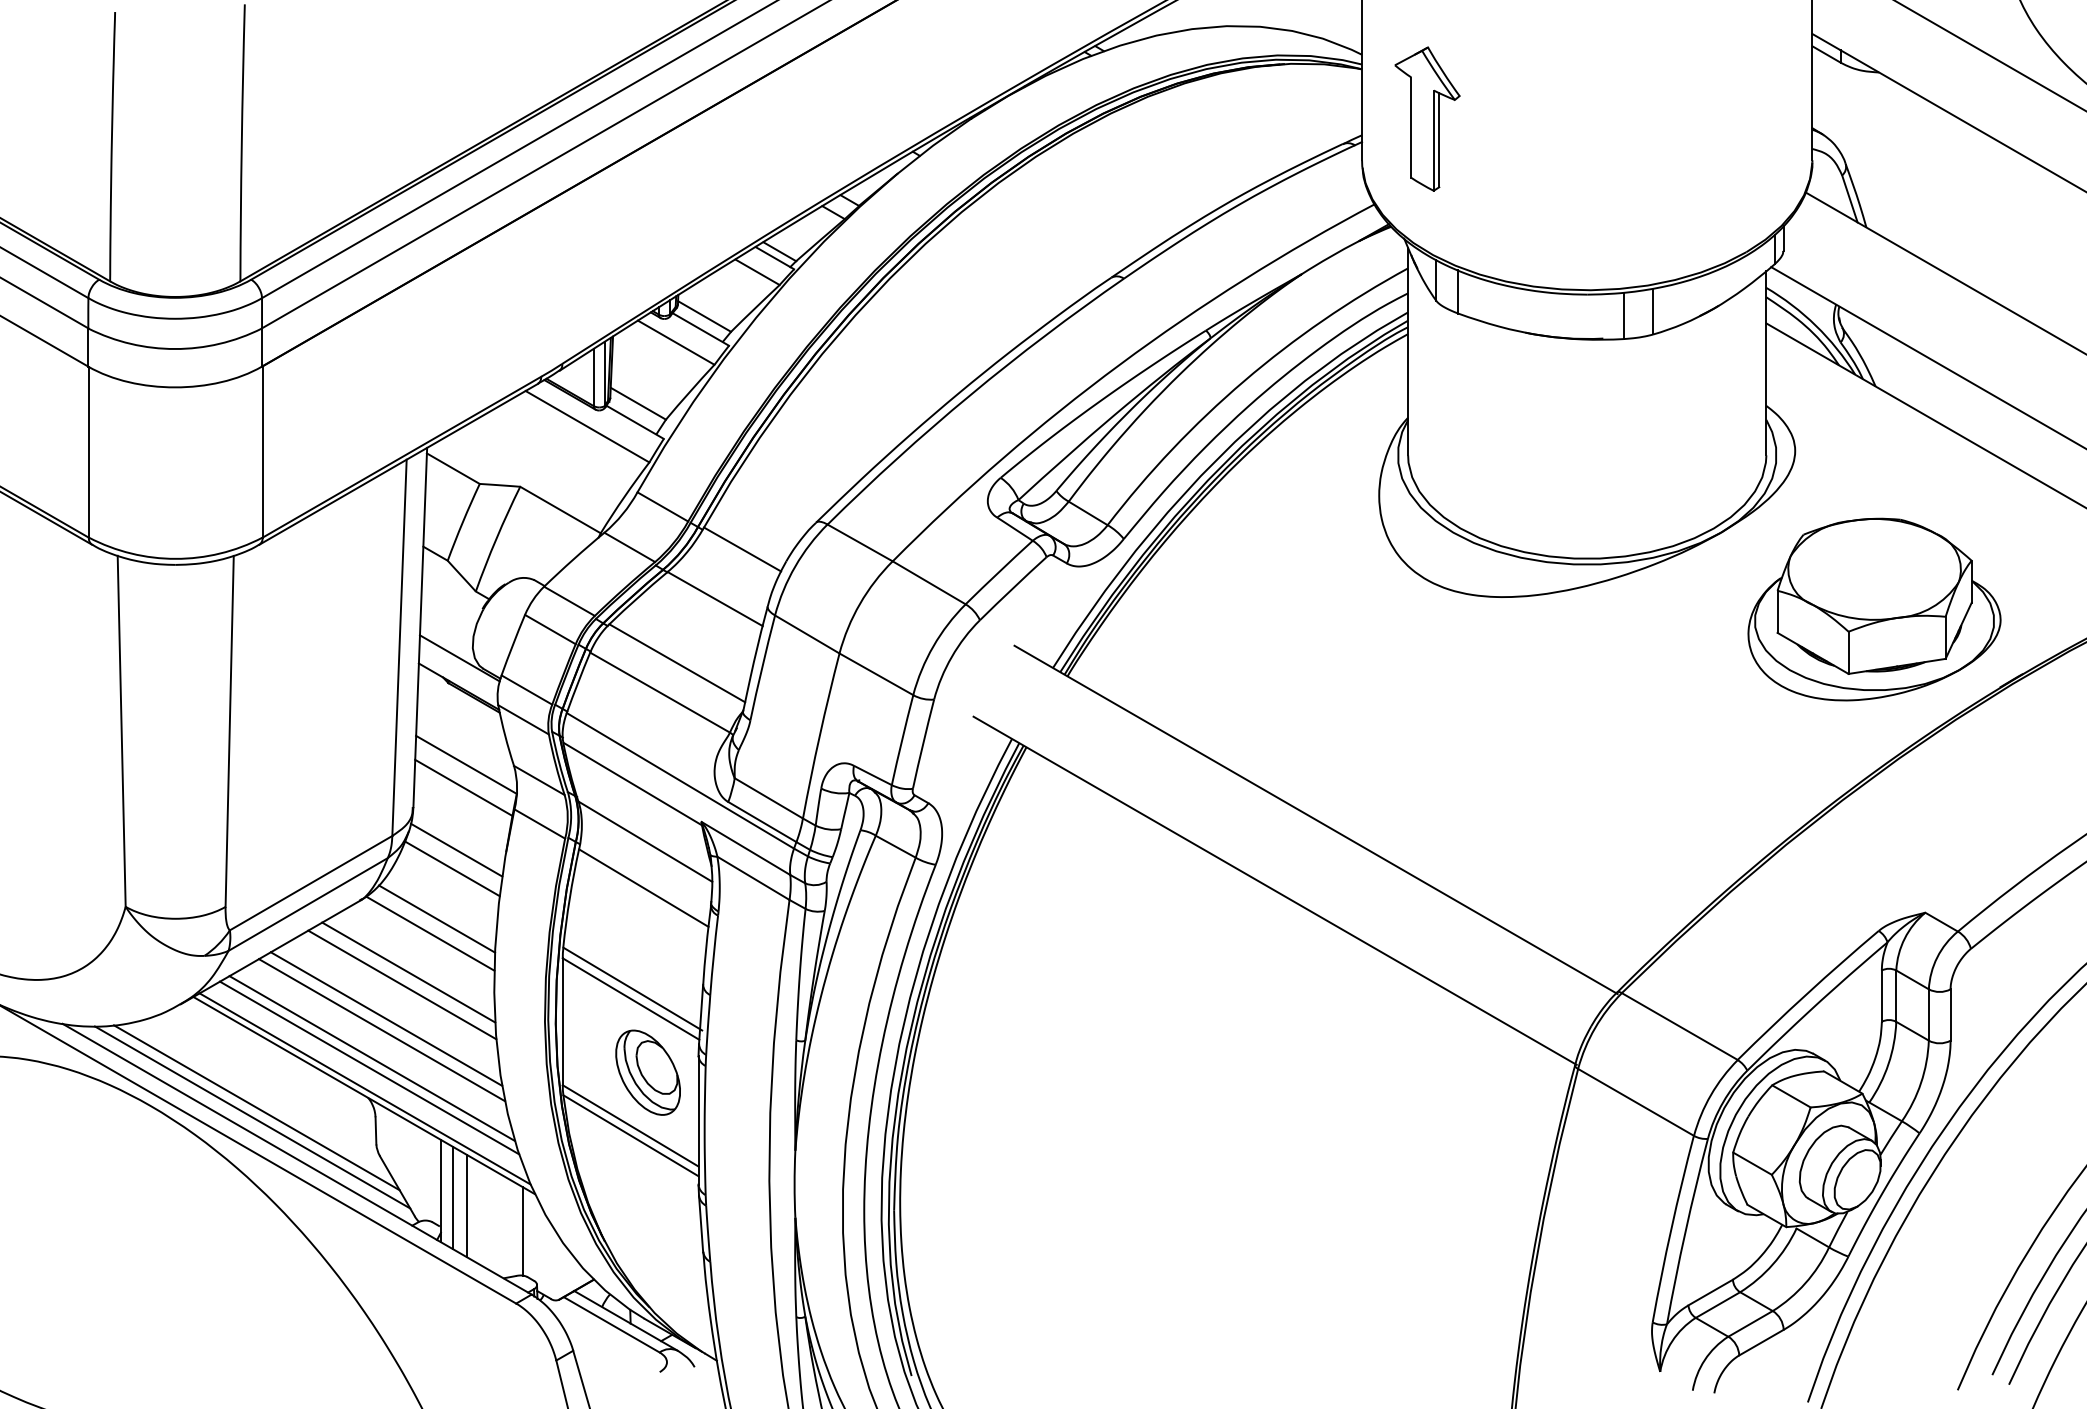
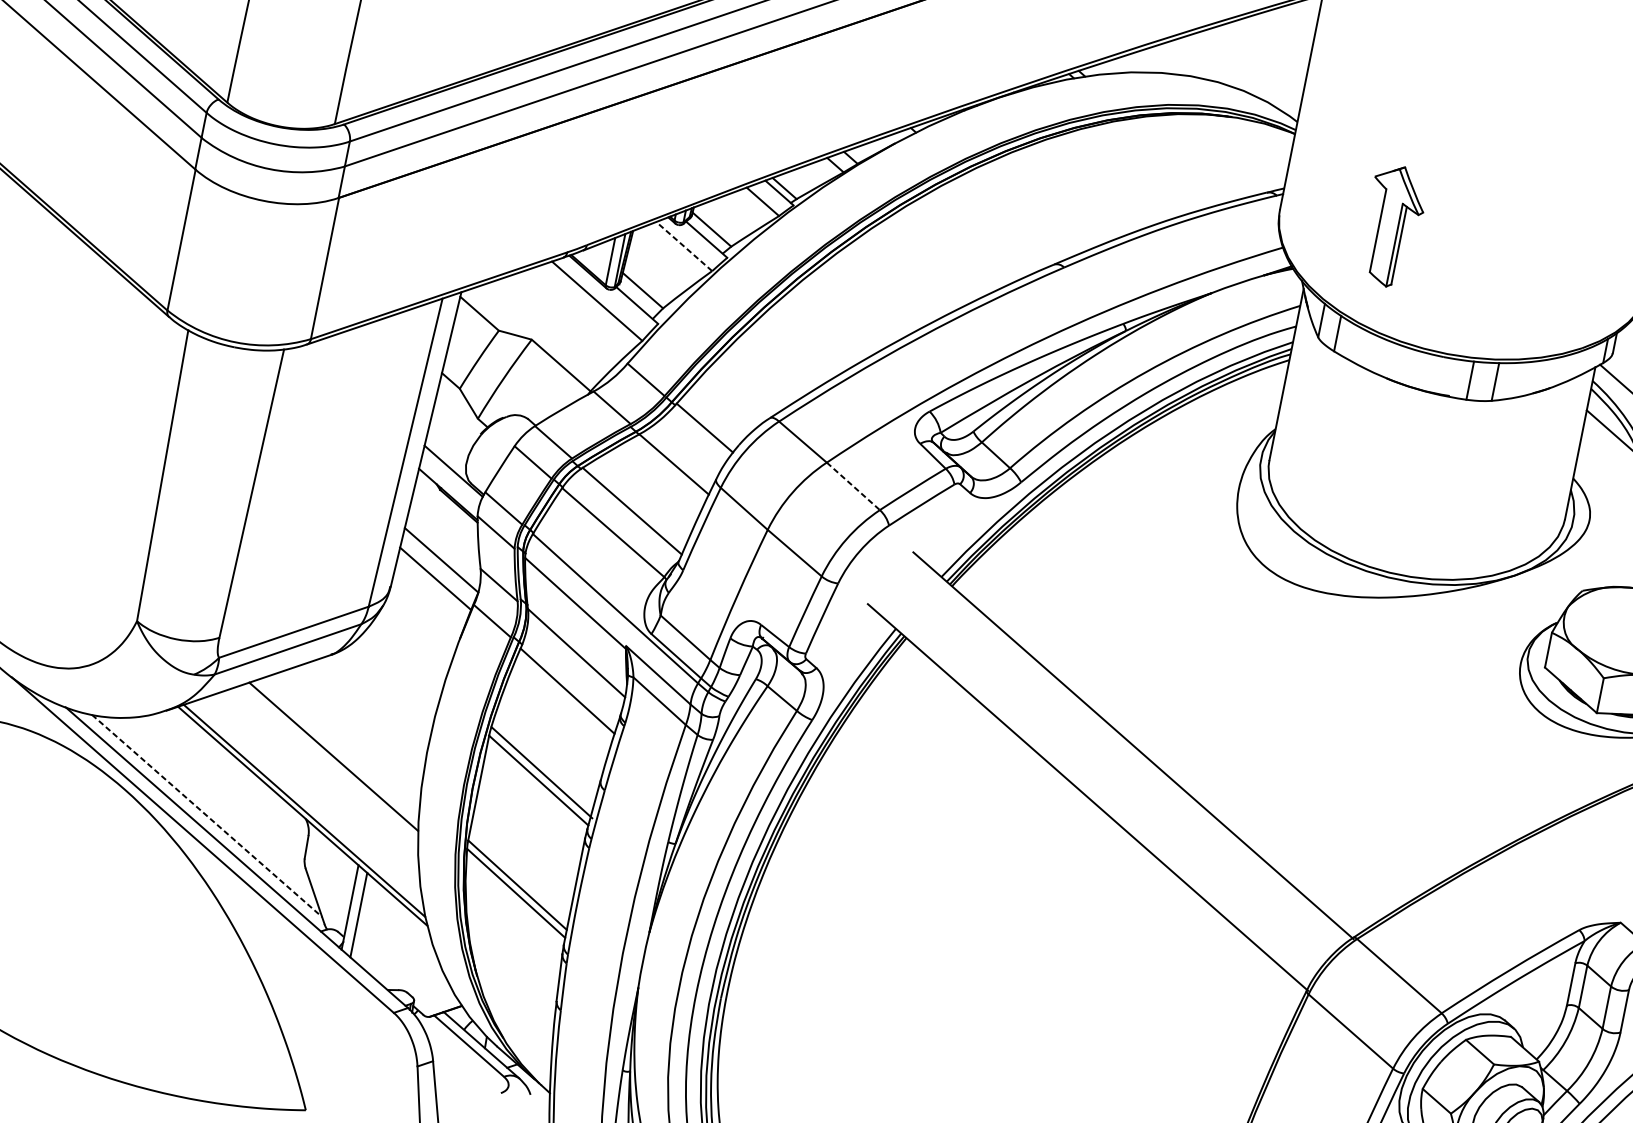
part: (1427, 118) -> (1392, 225), moved
line: (675, 342) -> (683, 246), solid -> dashed
line: (929, 583) -> (853, 486), solid -> dashed
line: (456, 849) -> (419, 628), removed
line: (452, 868) -> (412, 643), removed
line: (437, 918) -> (392, 682), removed
line: (430, 933) -> (384, 693), removed
line: (408, 972) -> (359, 722), removed
line: (402, 984) -> (352, 730), removed
line: (381, 1030) -> (327, 765), removed
line: (371, 1058) -> (314, 786), removed
line: (369, 1067) -> (311, 793), removed
part: (647, 1072) -> (540, 843), removed
line: (256, 1107) -> (211, 808), removed
line: (253, 1117) -> (207, 816), solid -> dashed
line: (467, 1205) -> (369, 923), removed
line: (523, 1231) -> (411, 954), removed

